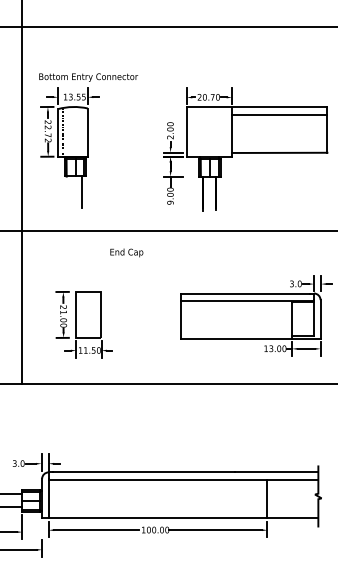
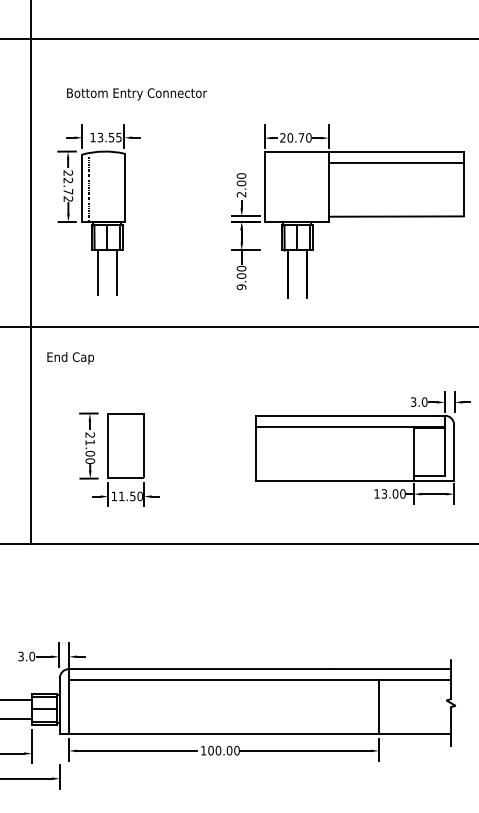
text: (88, 77) -> (136, 94), moved
line: (69, 192) -> (98, 272), added
text: (126, 252) -> (70, 357), moved

